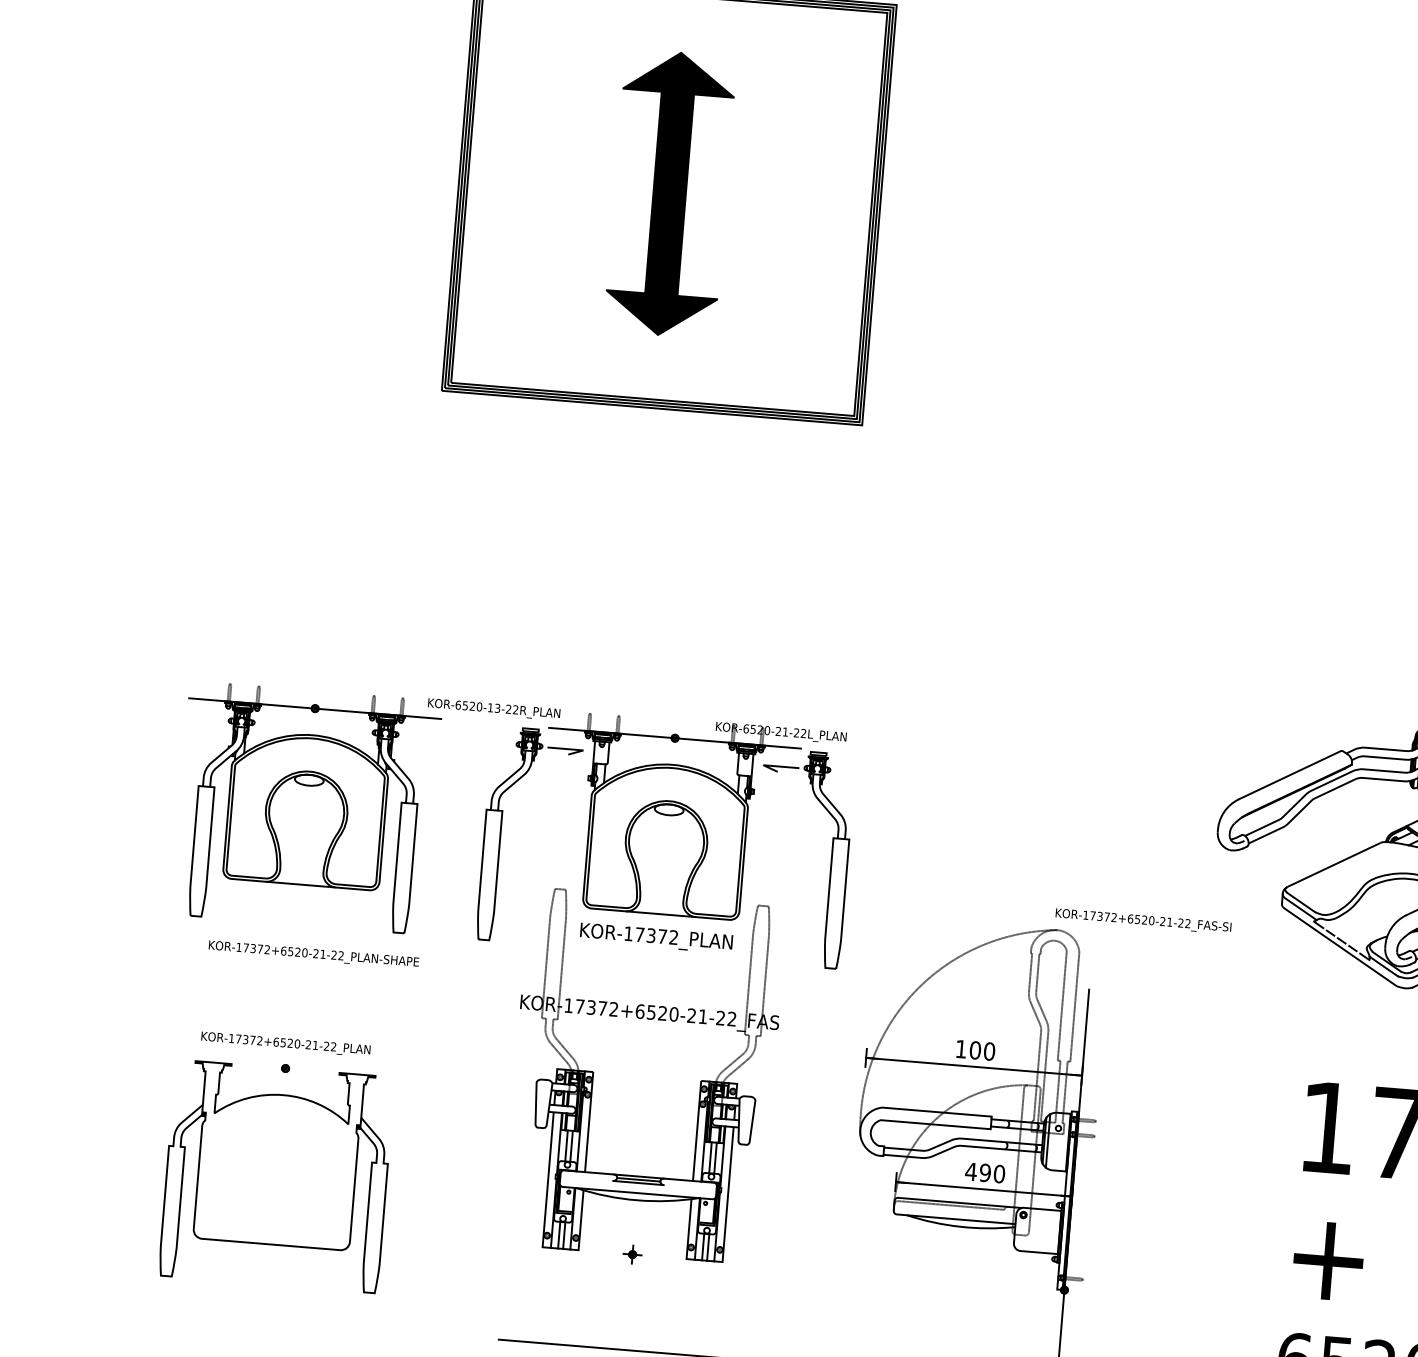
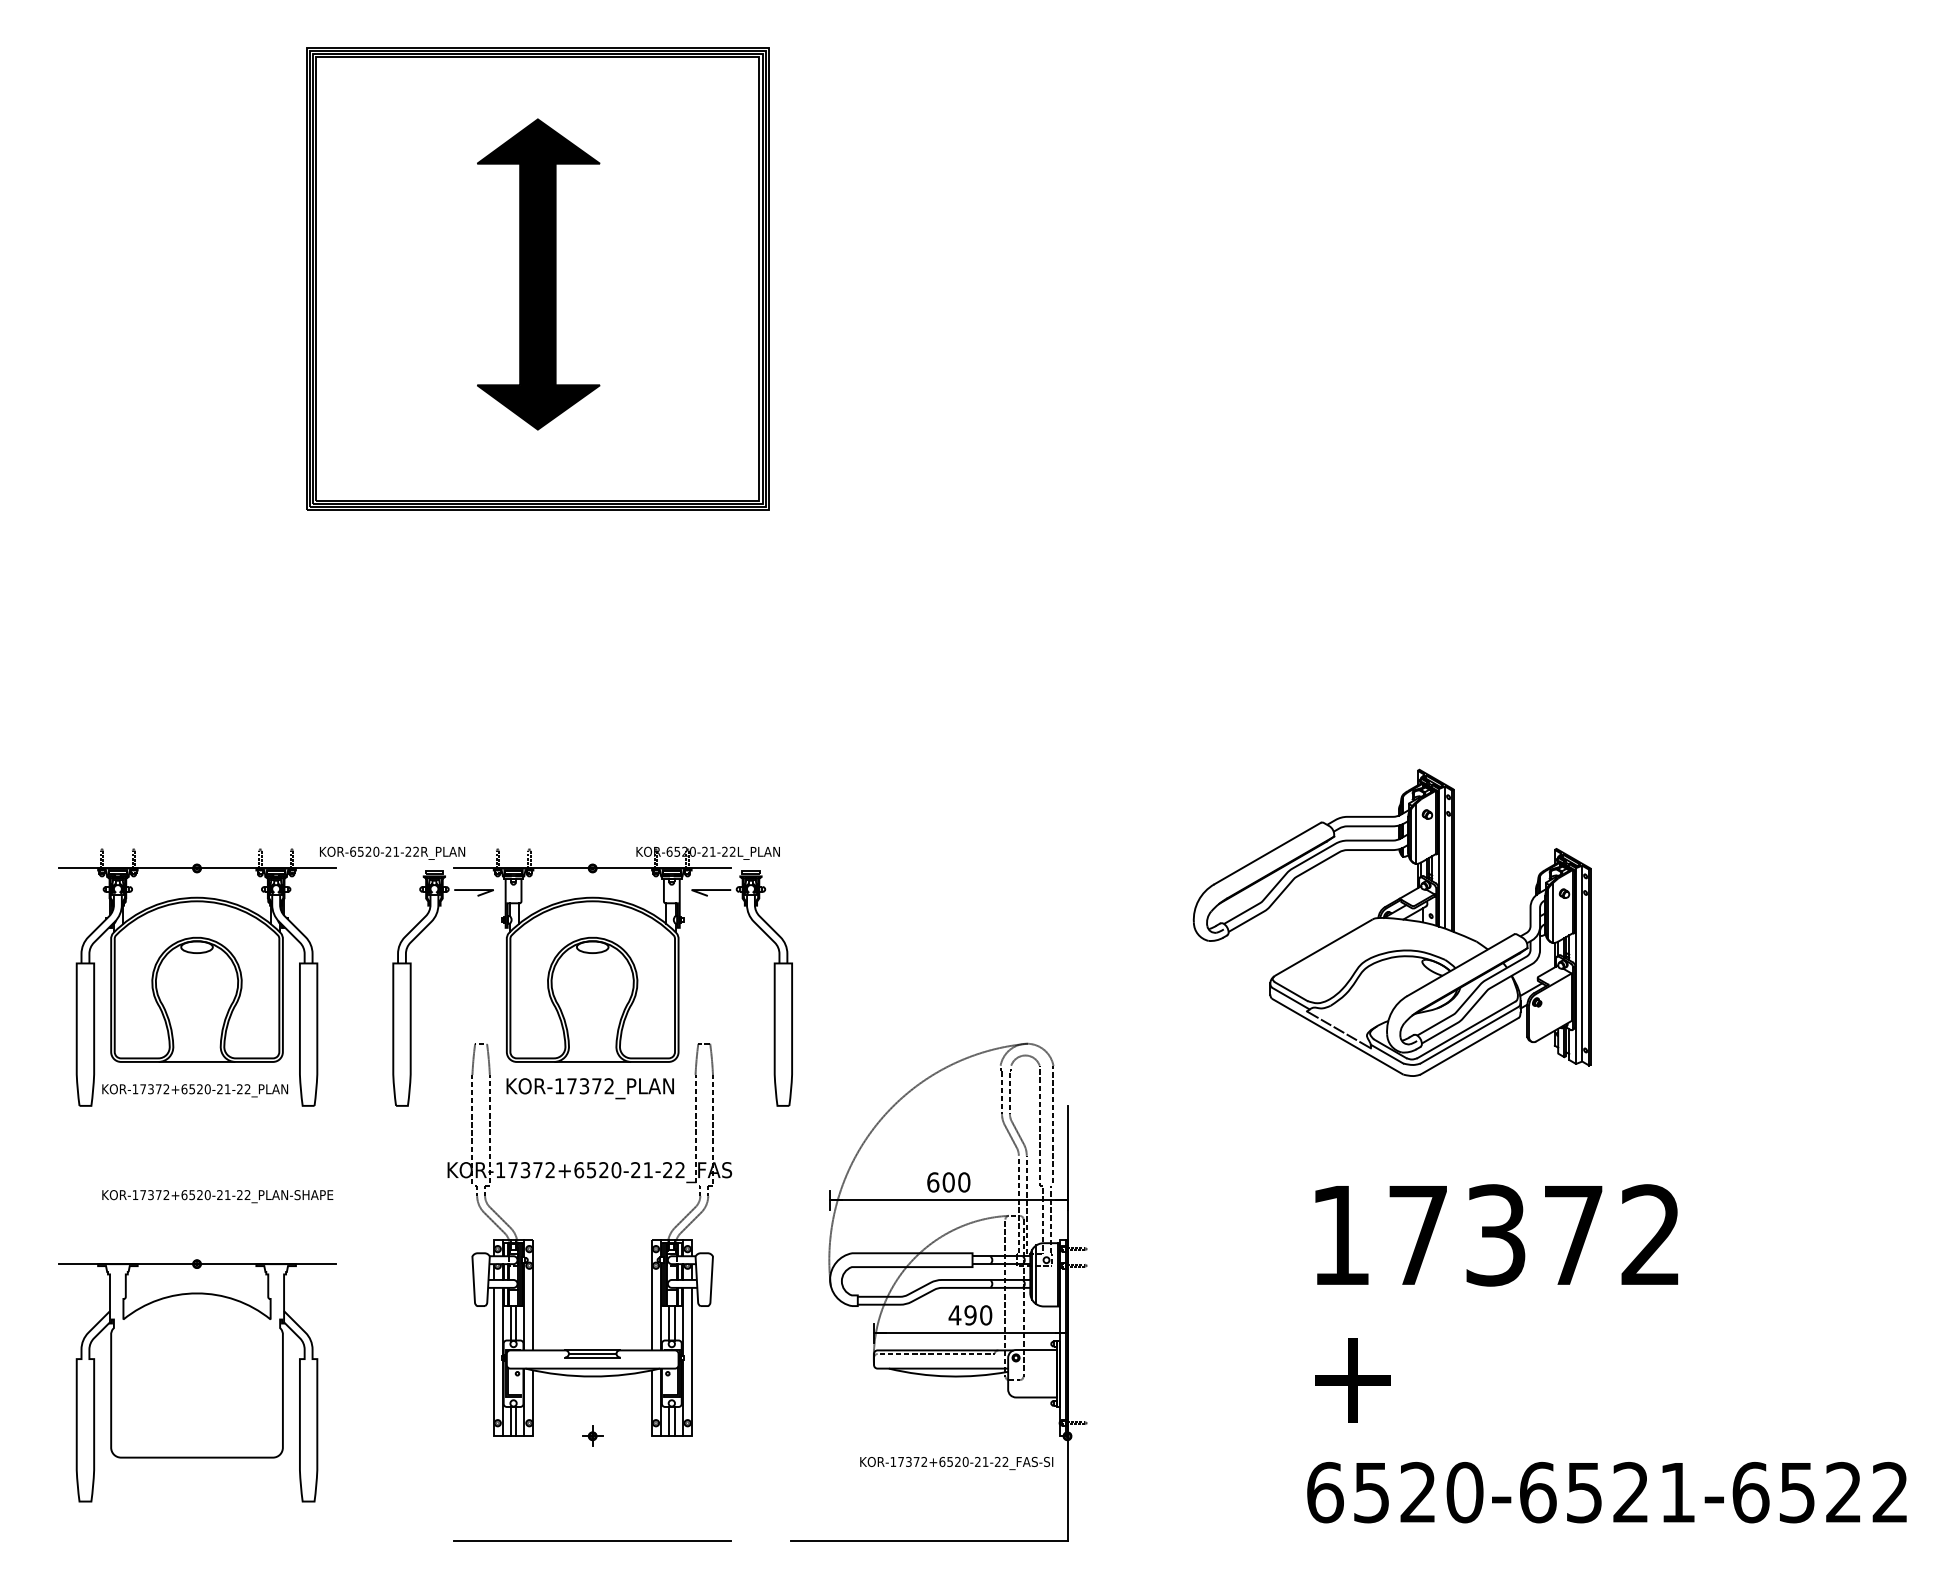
text: (494, 707) -> (392, 851), KOR-6520-13-22R_PLAN -> KOR-6520-21-22R_PLAN
text: (1143, 921) -> (956, 1463), moved
text: (313, 954) -> (217, 1196), moved
text: (286, 1044) -> (195, 1090), moved
text: (961, 1049) -> (933, 1182), 100 -> 600
line: (285, 1068) -> (196, 1264), added

